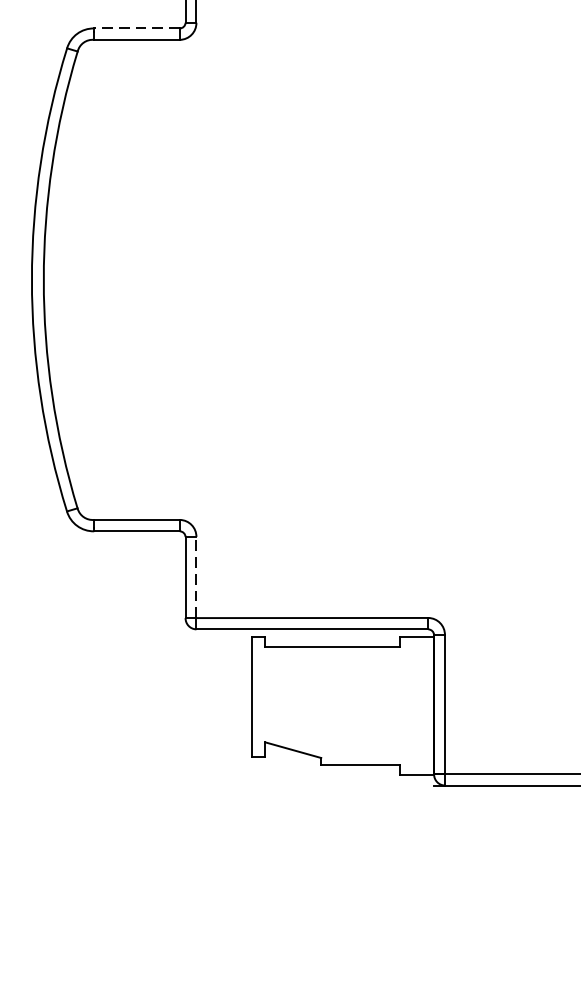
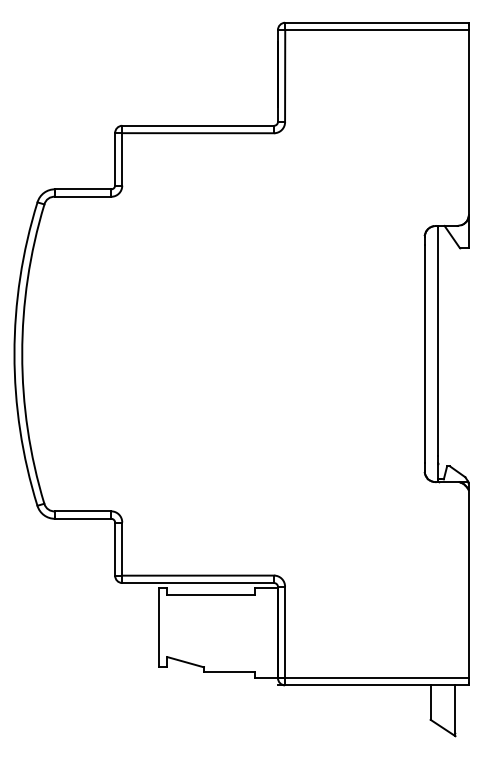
line: (135, 28) -> (82, 189), dashed -> solid
line: (196, 578) -> (122, 549), dashed -> solid

